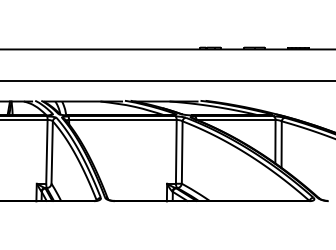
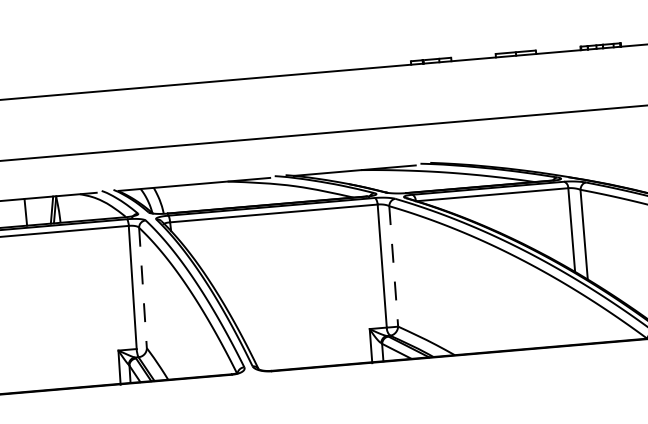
line: (52, 153) -> (143, 289), solid -> dashed
line: (182, 153) -> (394, 268), solid -> dashed

